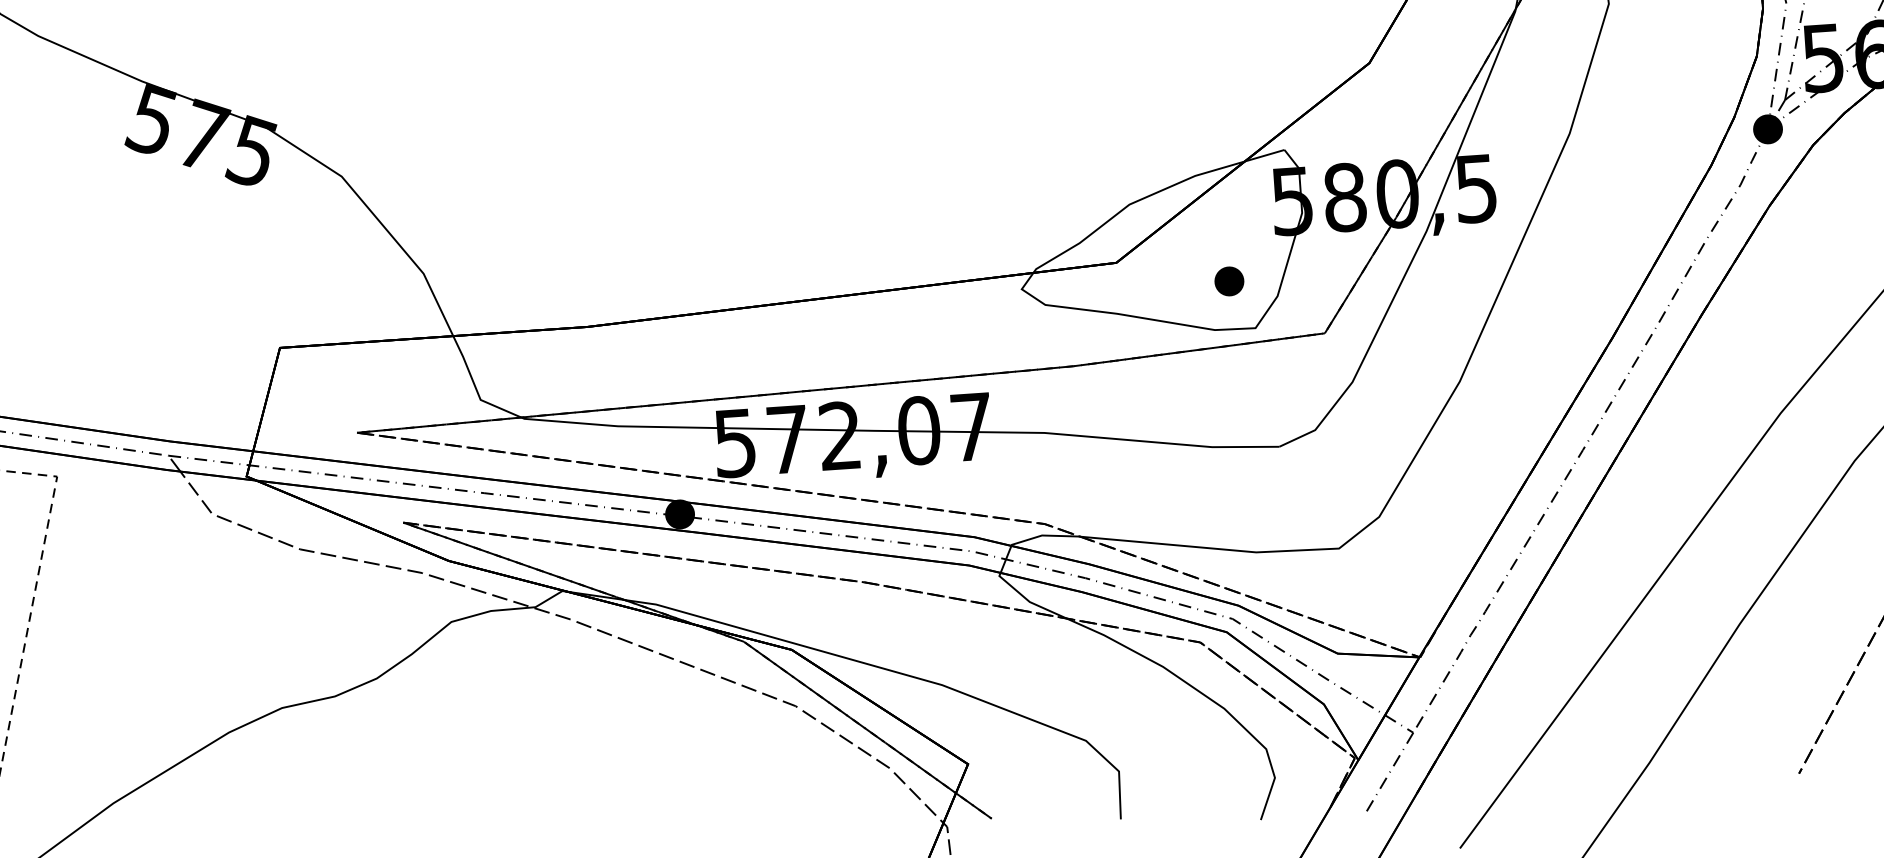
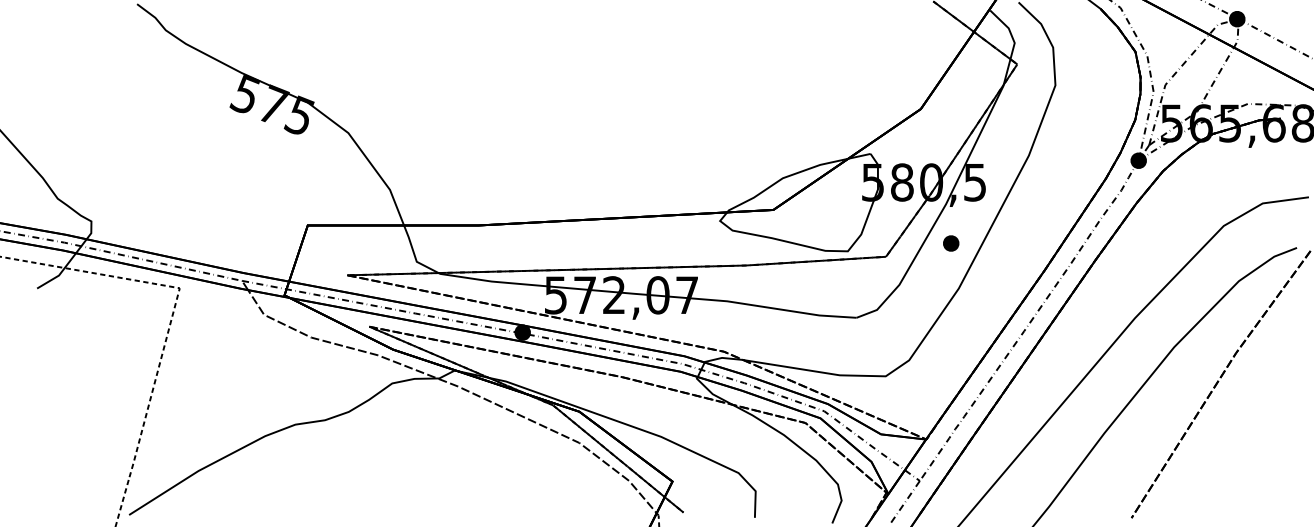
part: (1229, 281) -> (951, 243), moved

